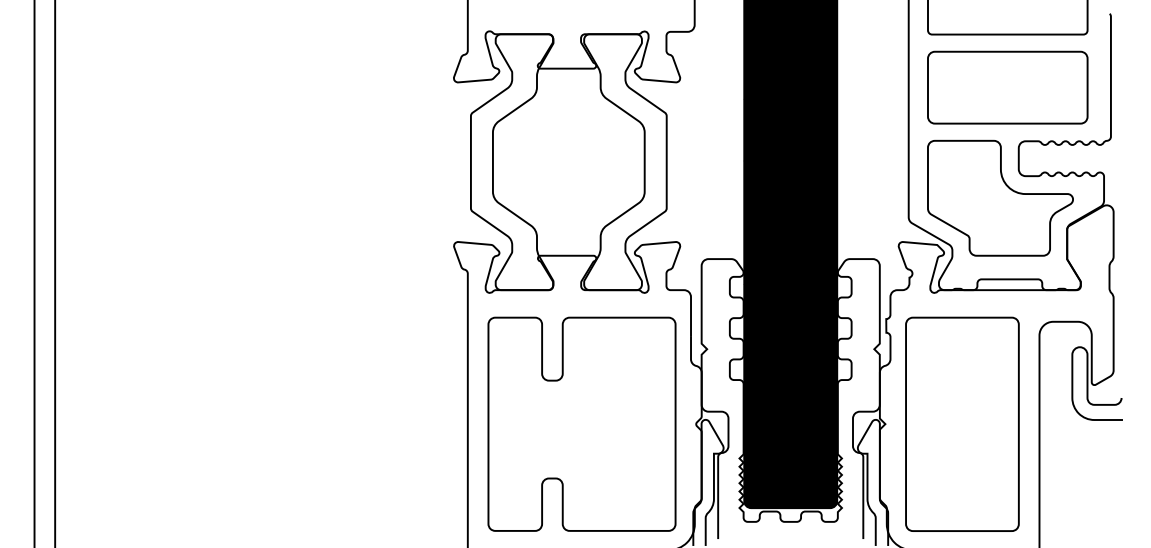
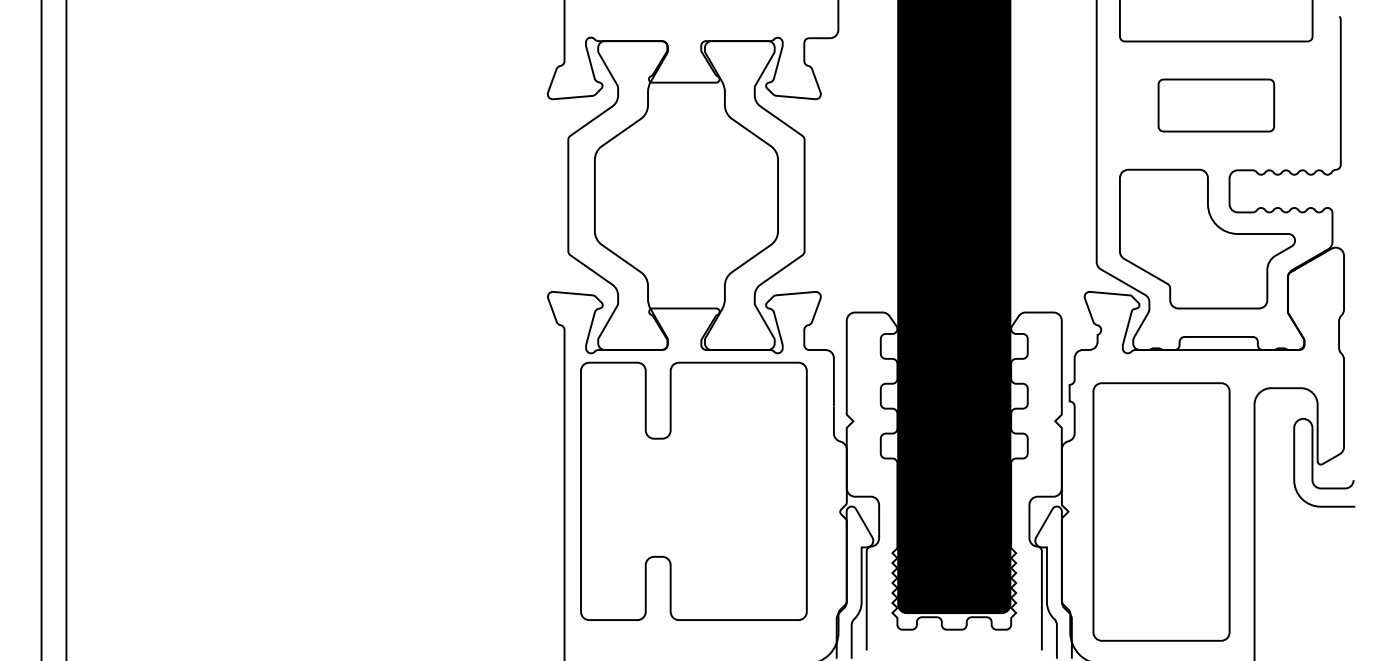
part: (1007, 87) -> (1215, 105), size x0.6
part: (581, 423) -> (693, 490), moved

